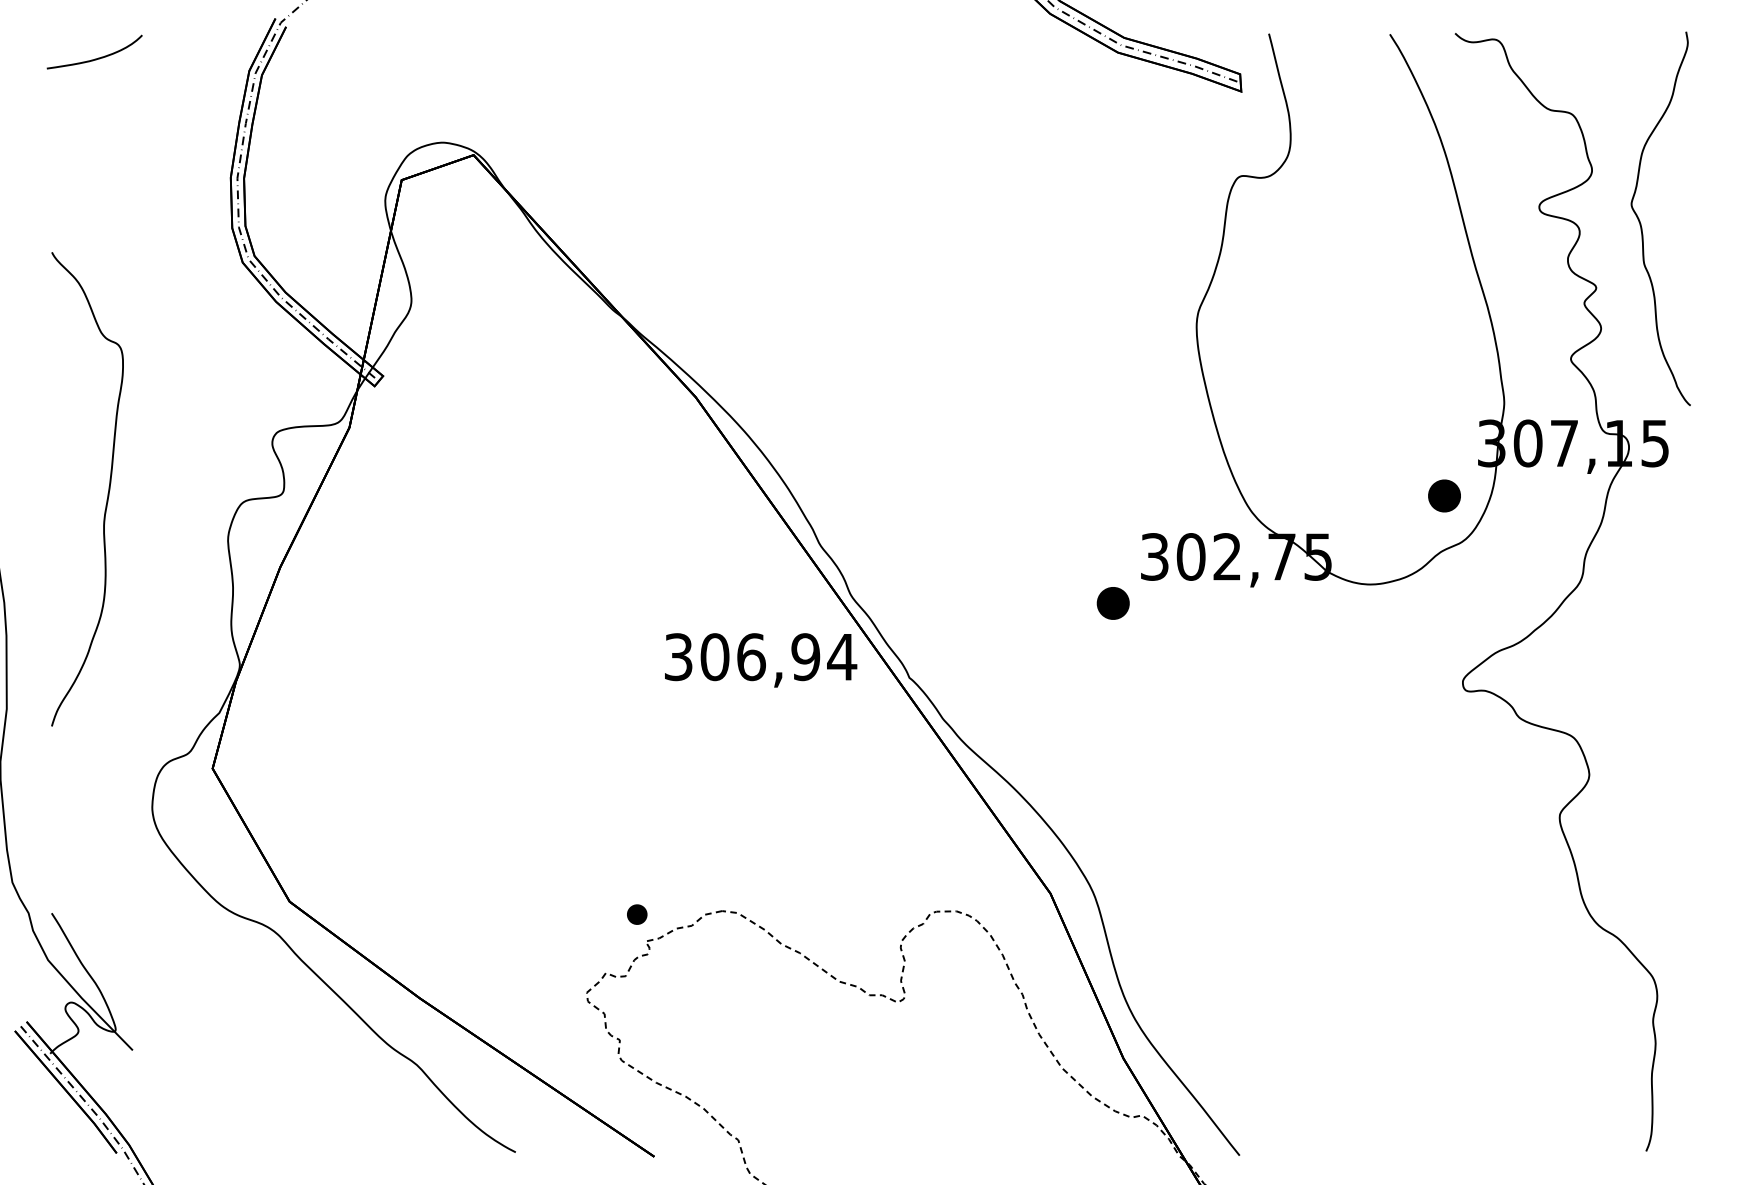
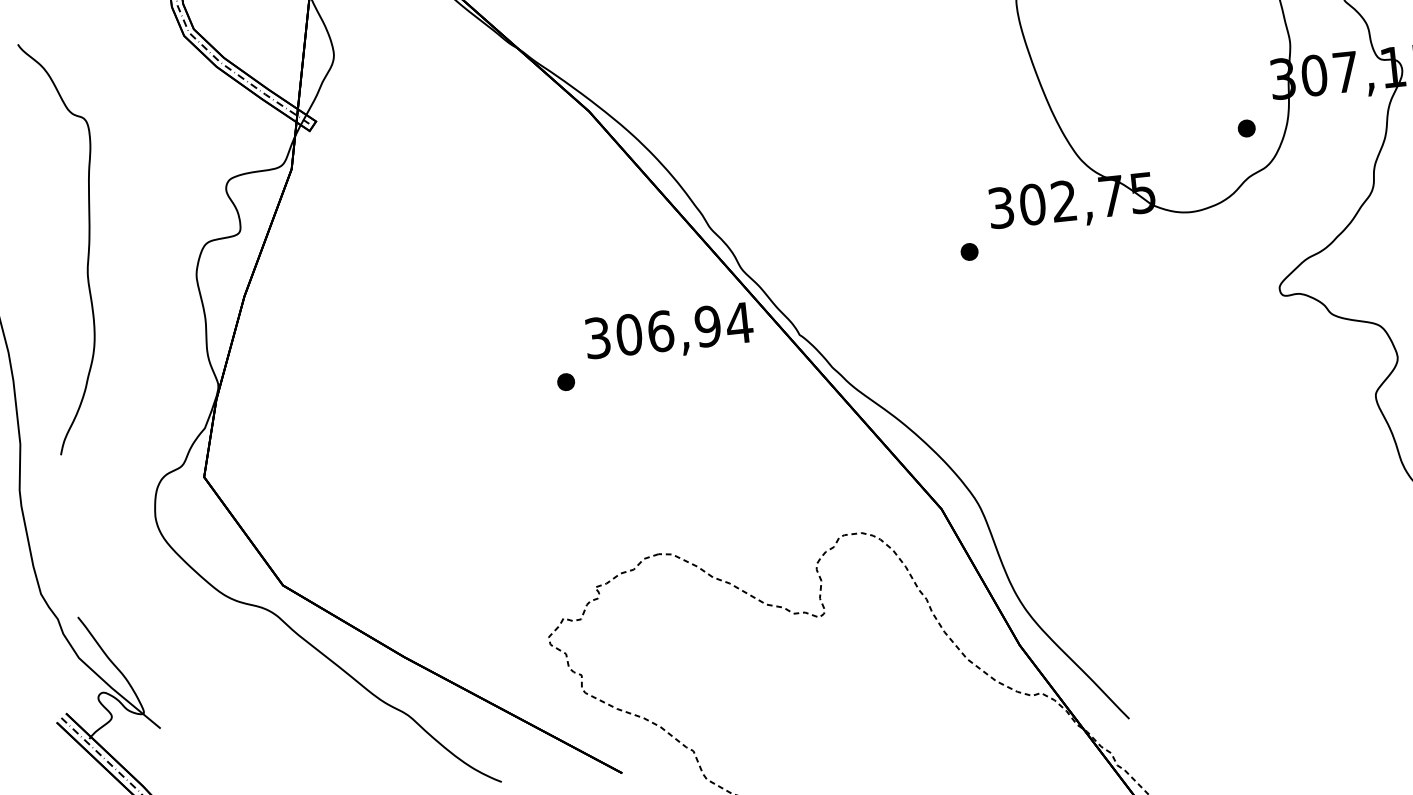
part: (1444, 495) -> (1246, 128), size x0.62
part: (1113, 603) -> (969, 252), size x0.62
part: (637, 914) -> (566, 382), moved

